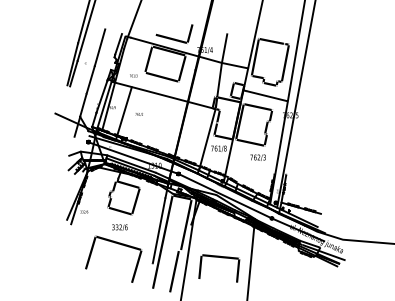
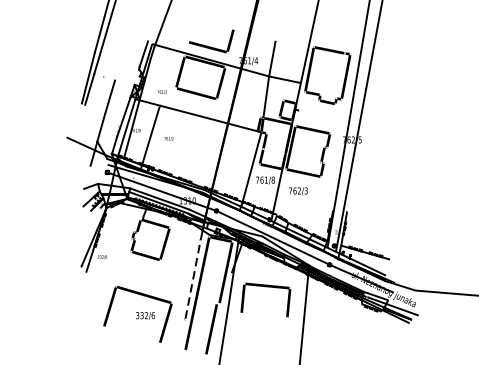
line: (99, 47) -> (120, 57), removed
line: (267, 96) -> (324, 117), removed
text: (257, 157) -> (297, 190), moved
text: (119, 227) -> (145, 315), moved
line: (159, 230) -> (193, 279), solid -> dashed
part: (221, 258) -> (268, 287), moved

